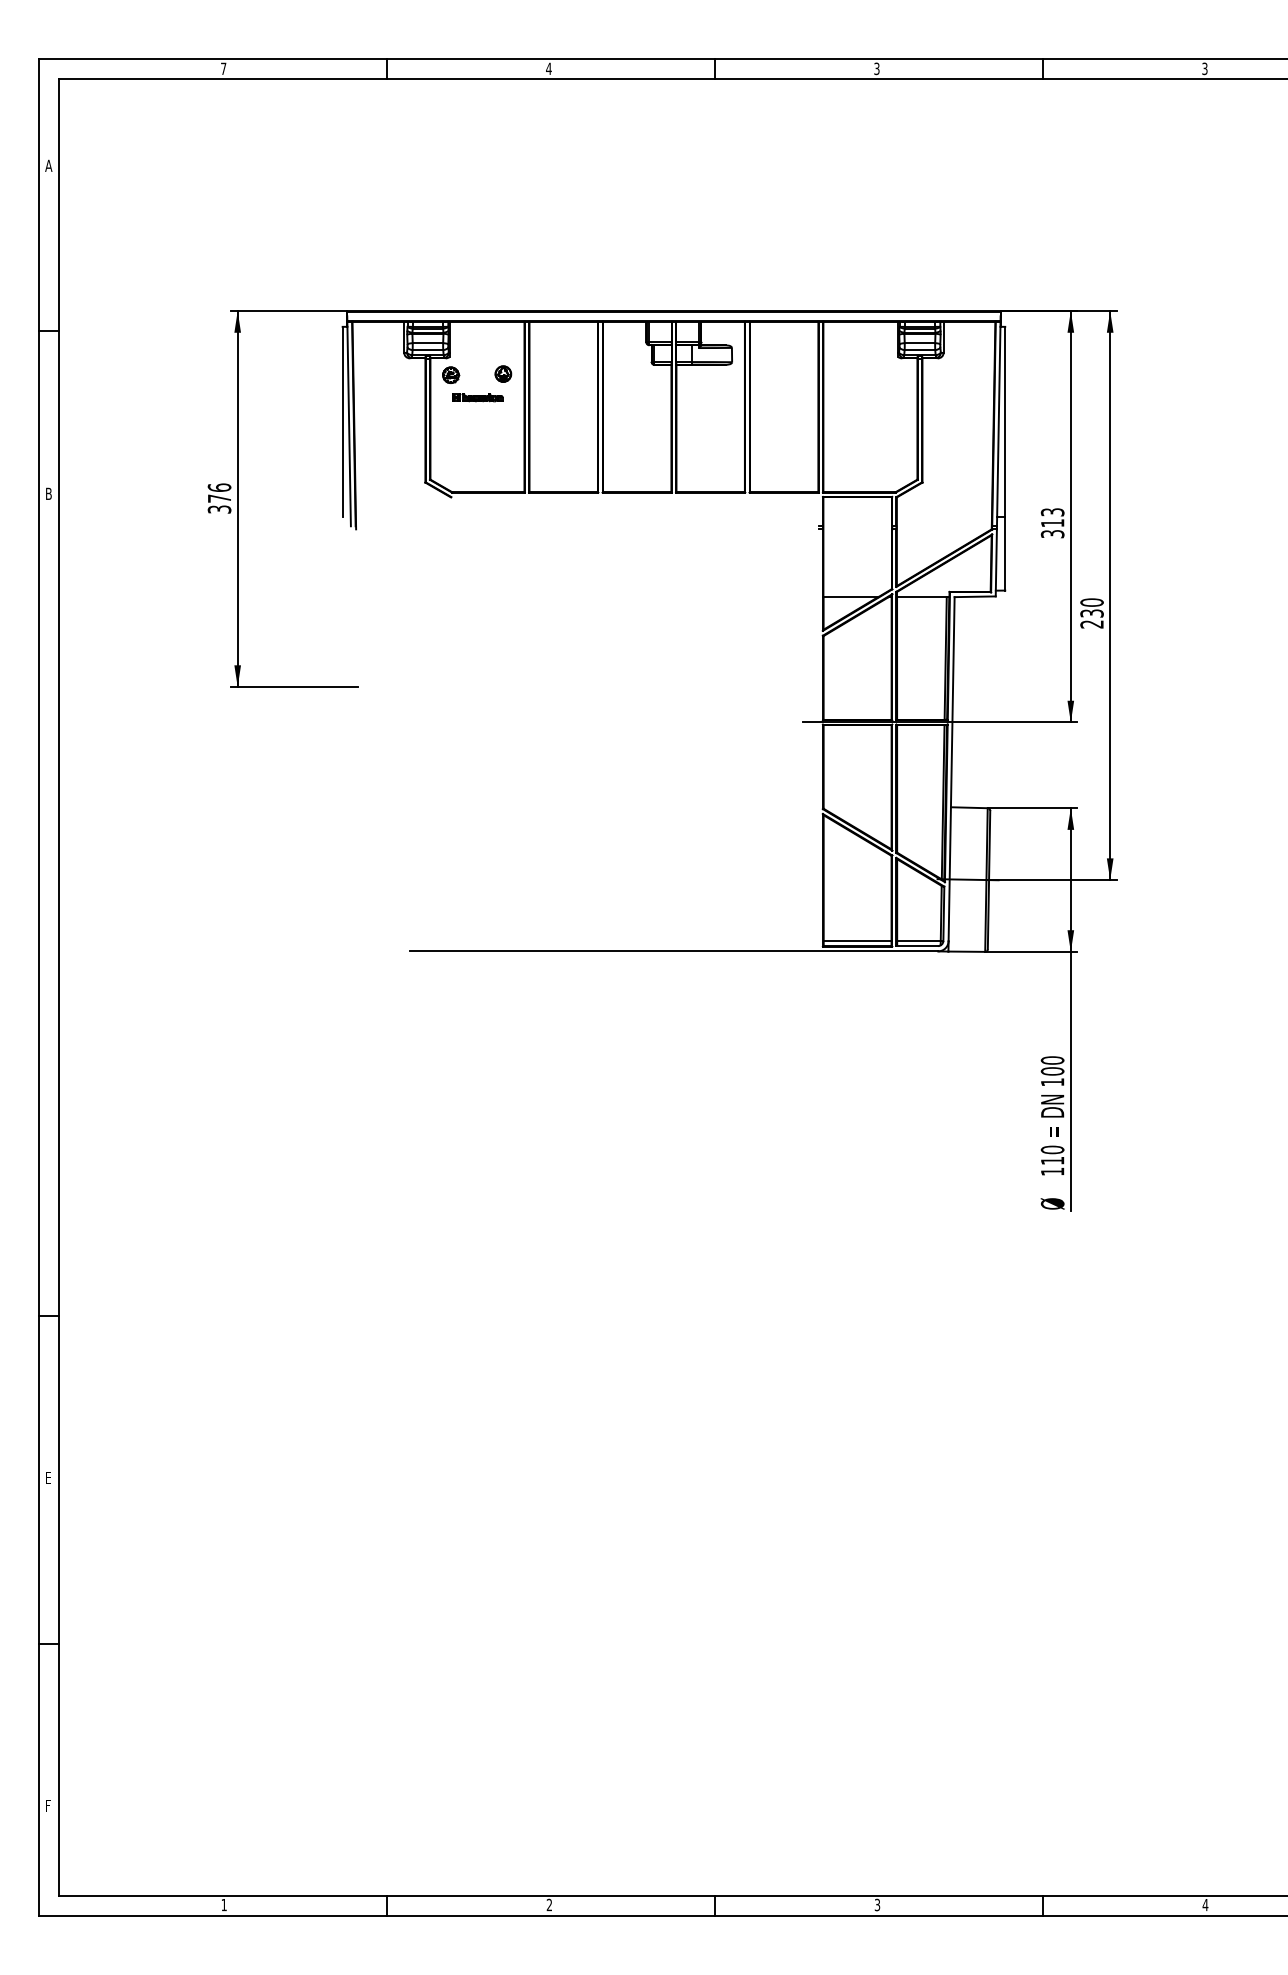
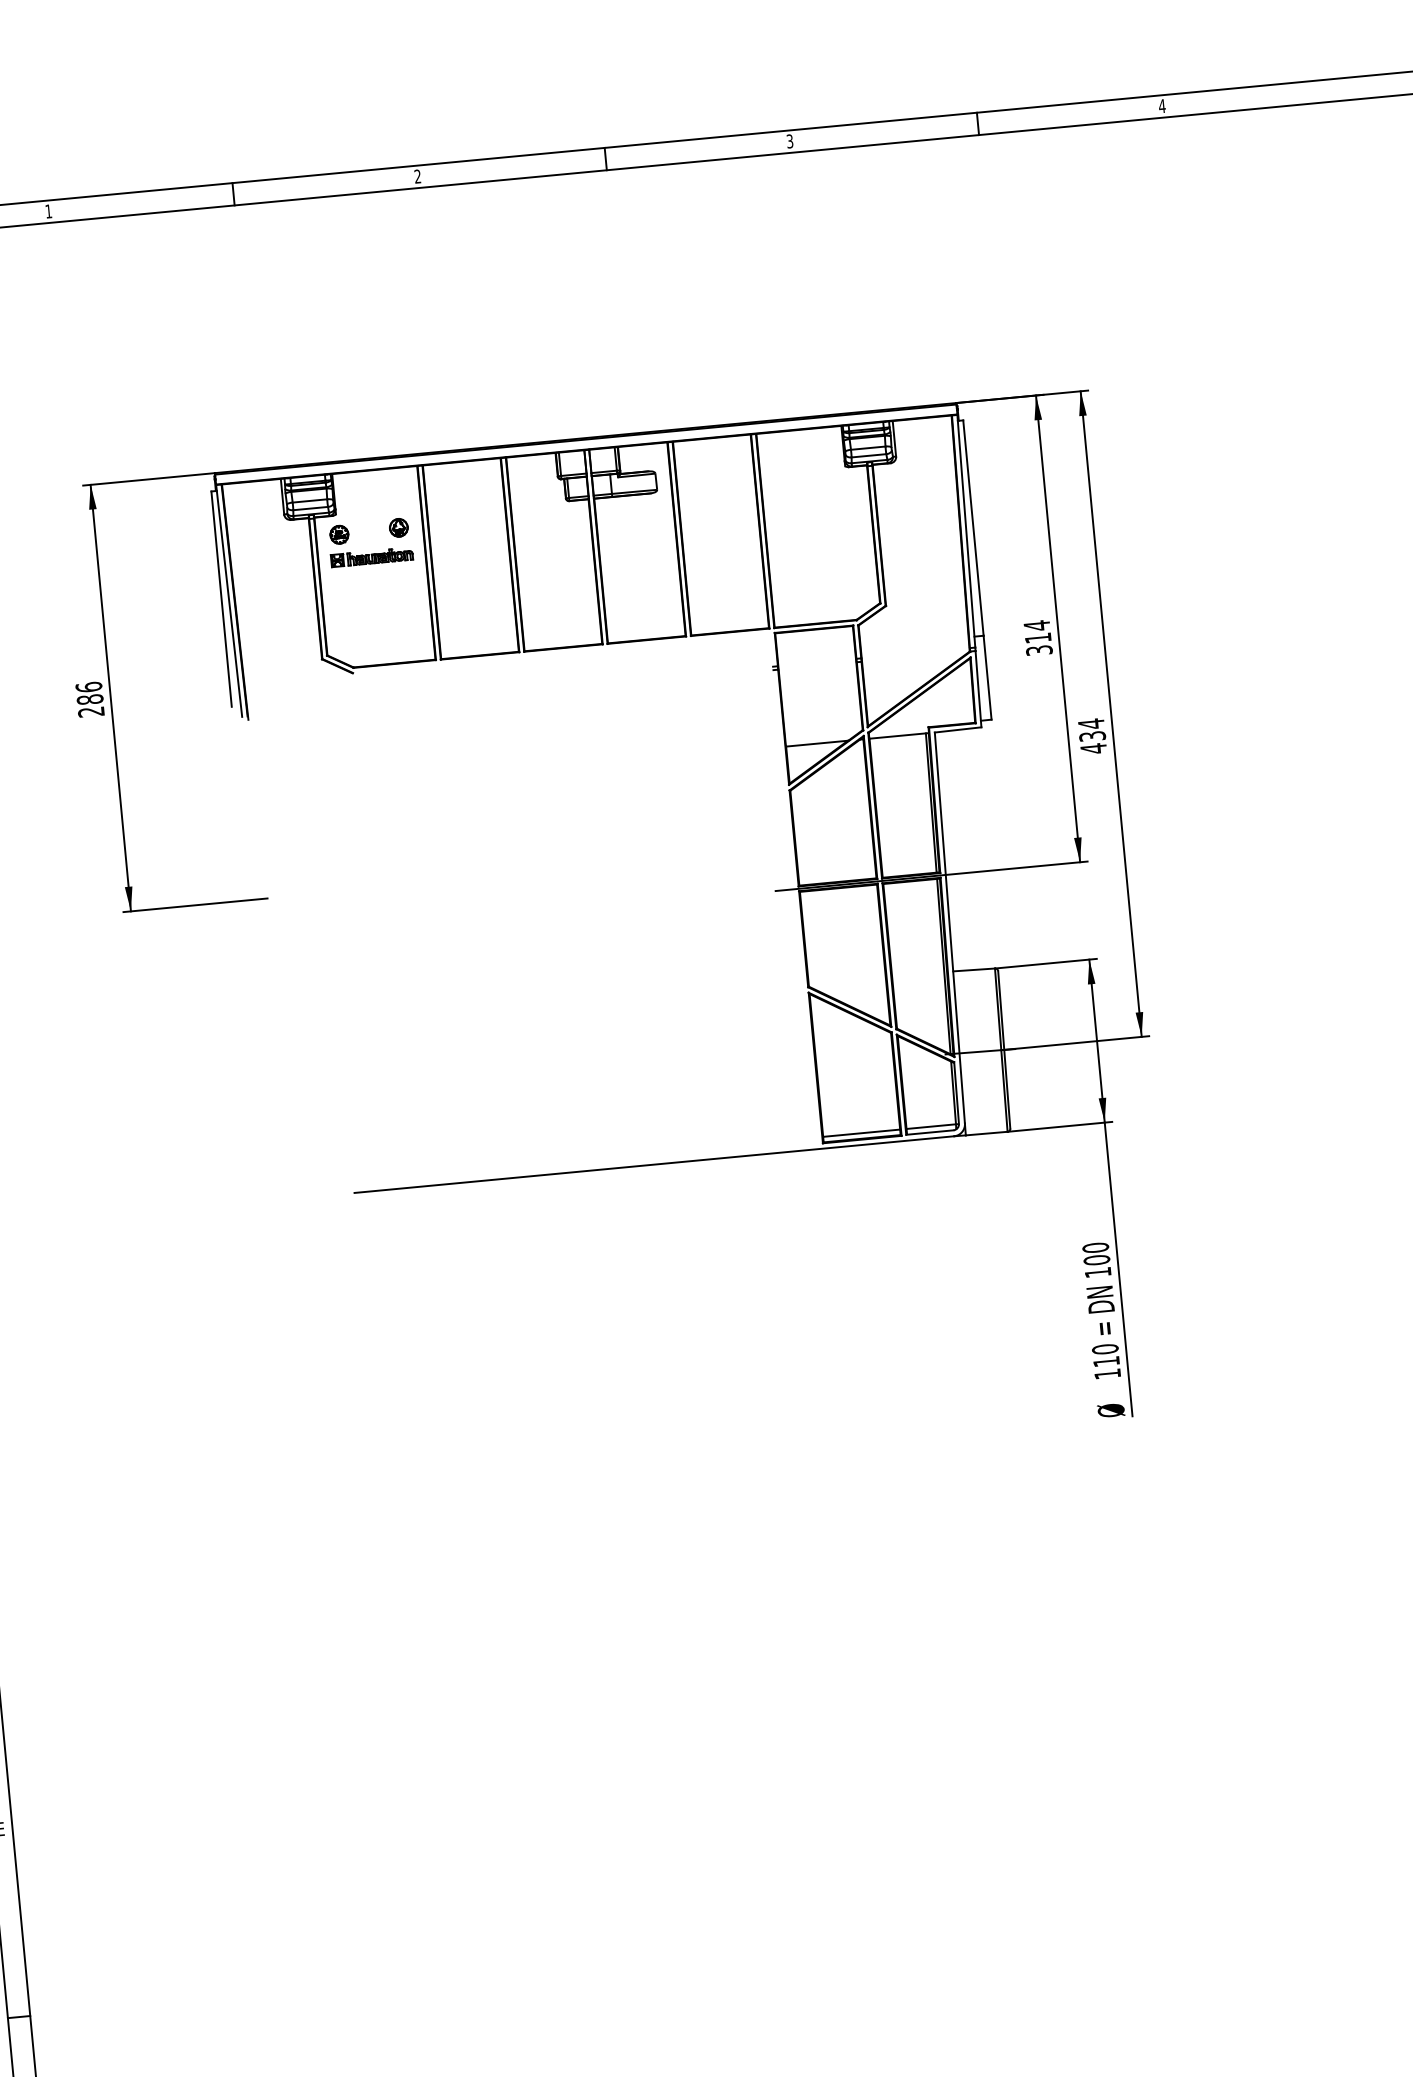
text: (223, 68) -> (48, 211), 7 -> 1
text: (548, 68) -> (417, 176), 4 -> 2
text: (1204, 68) -> (1161, 105), 3 -> 4
part: (477, 397) -> (372, 557), size x1.43
text: (219, 503) -> (90, 705), 376 -> 286
text: (1052, 511) -> (1036, 624), 313 -> 314
text: (1091, 613) -> (1091, 736), 230 -> 434

